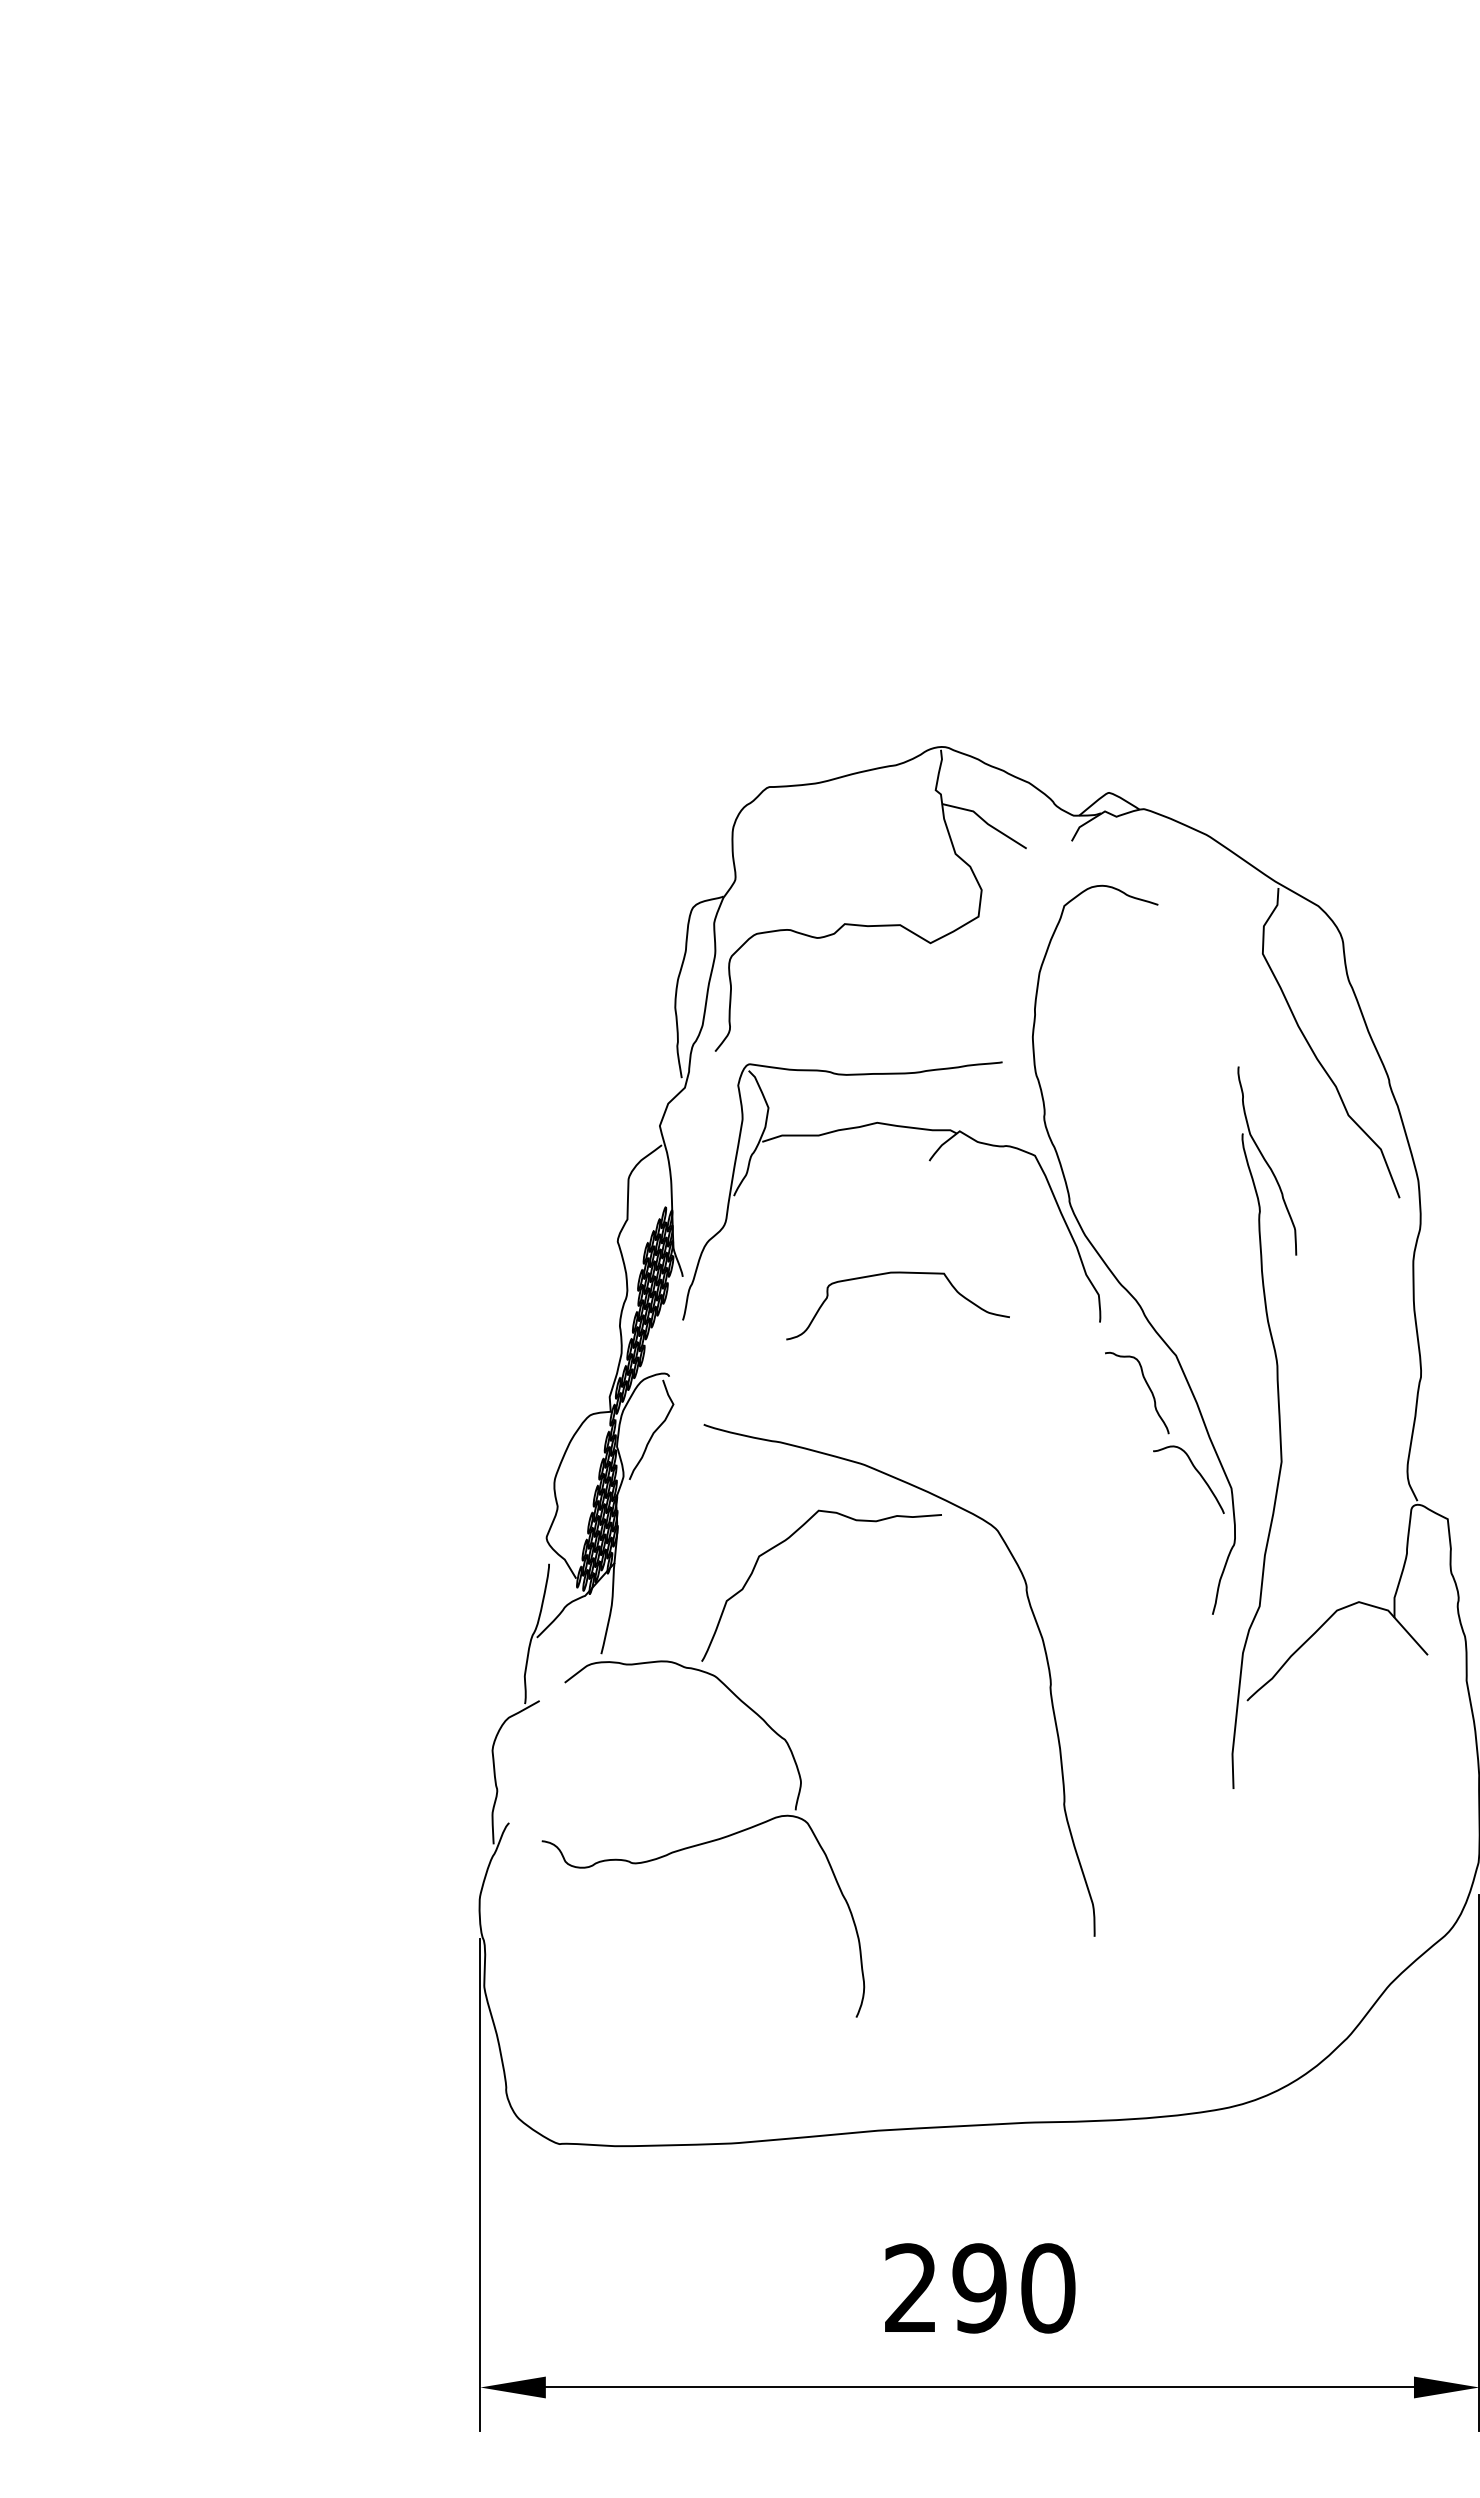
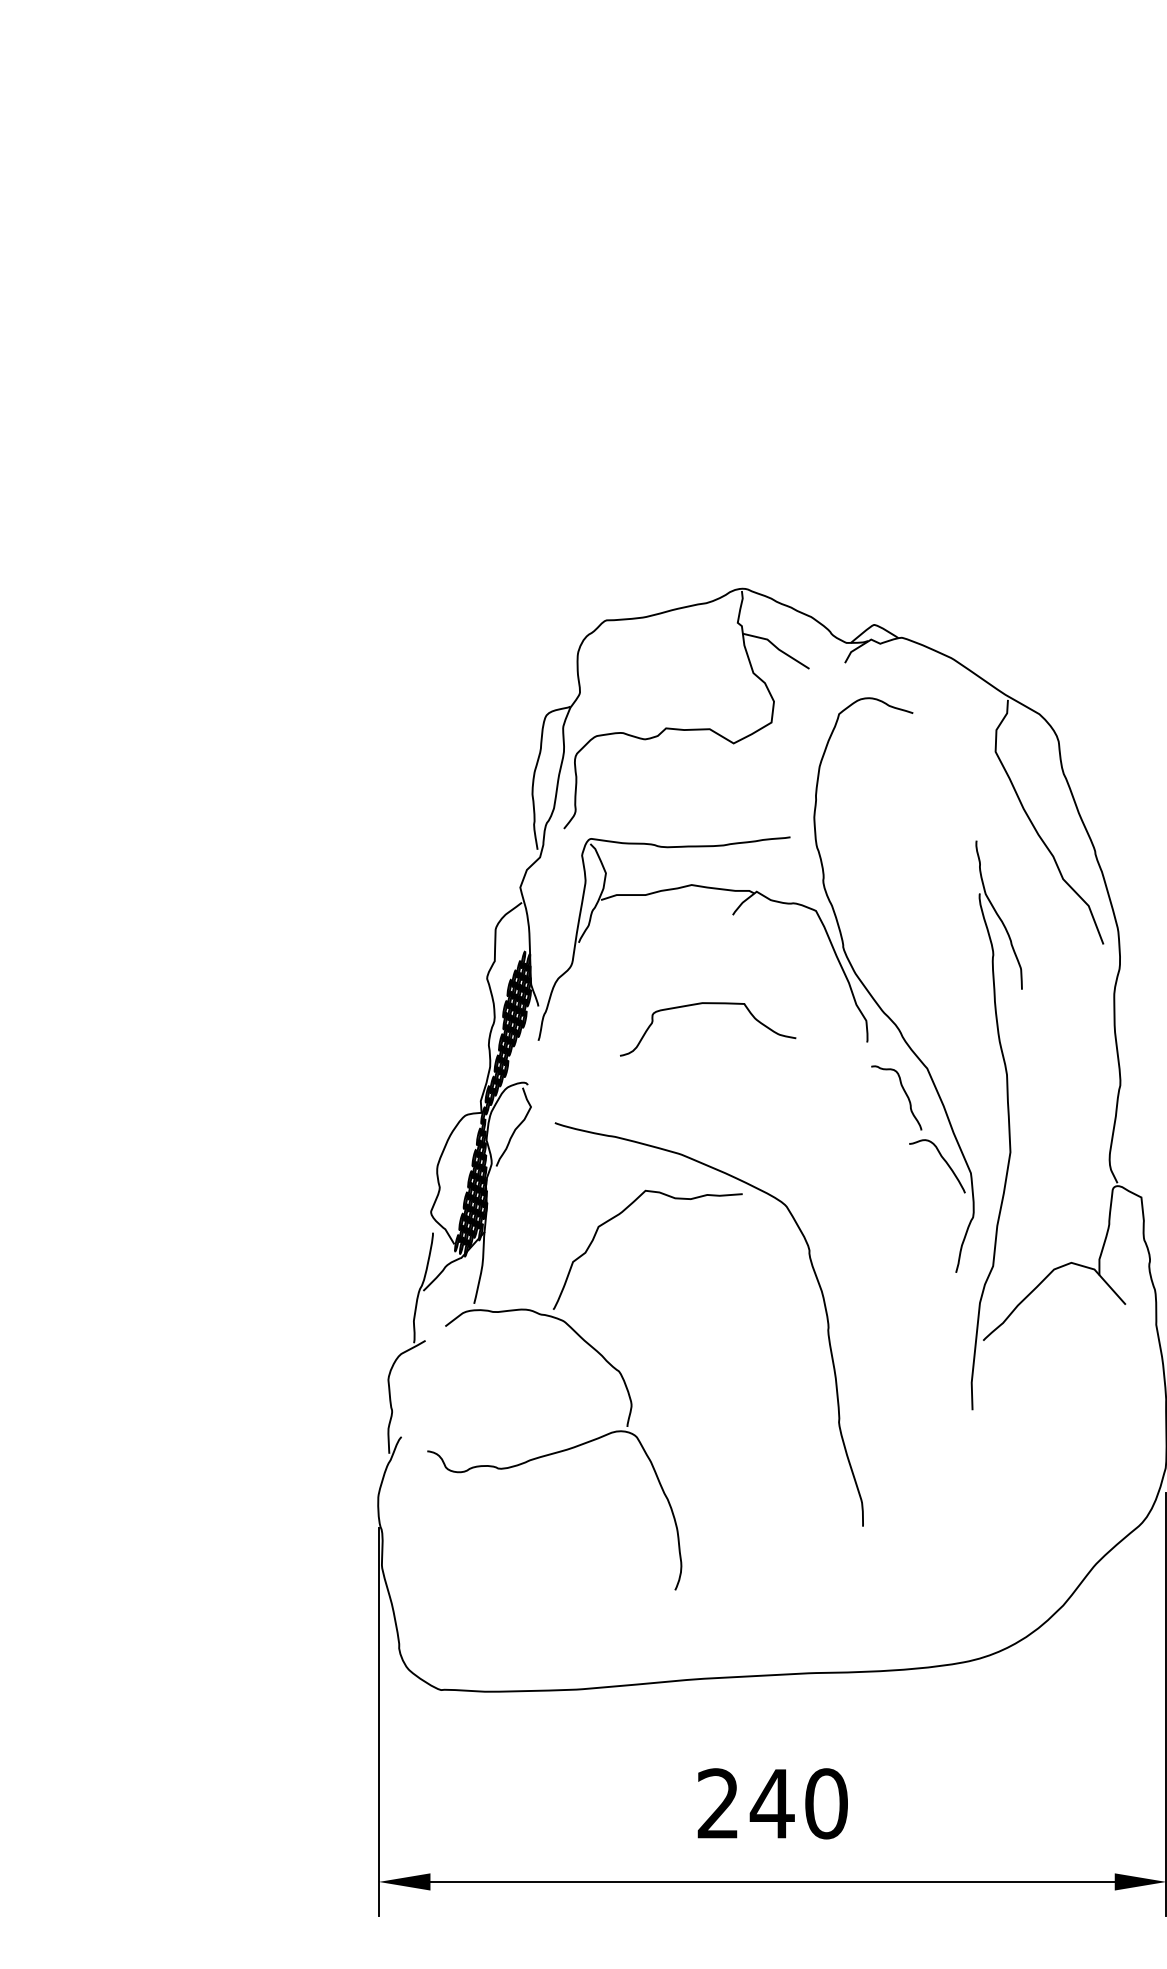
text: (978, 2287) -> (771, 1803), 290 -> 240

